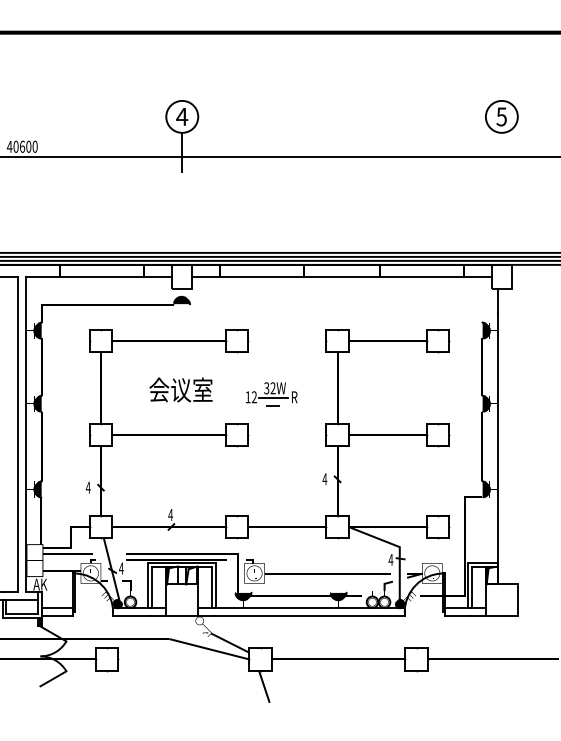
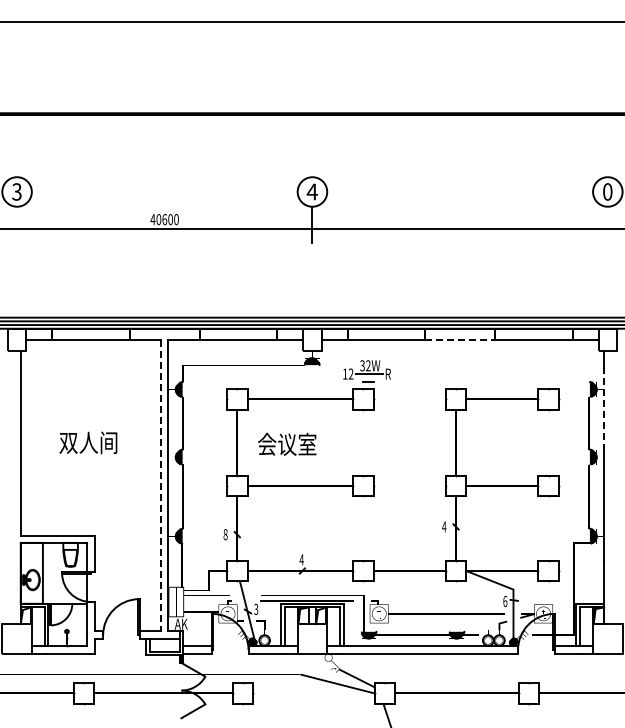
text: (501, 116) -> (607, 191), 5 -> 0
line: (342, 276) -> (460, 339), solid -> dashed
line: (498, 354) -> (604, 411), solid -> dashed
text: (181, 389) -> (287, 443), moved
part: (271, 394) -> (366, 371), moved
line: (18, 434) -> (161, 485), solid -> dashed
text: (88, 487) -> (225, 534), 4 -> 8
text: (391, 560) -> (505, 601), 4 -> 6
text: (121, 567) -> (256, 608), 4 -> 3

